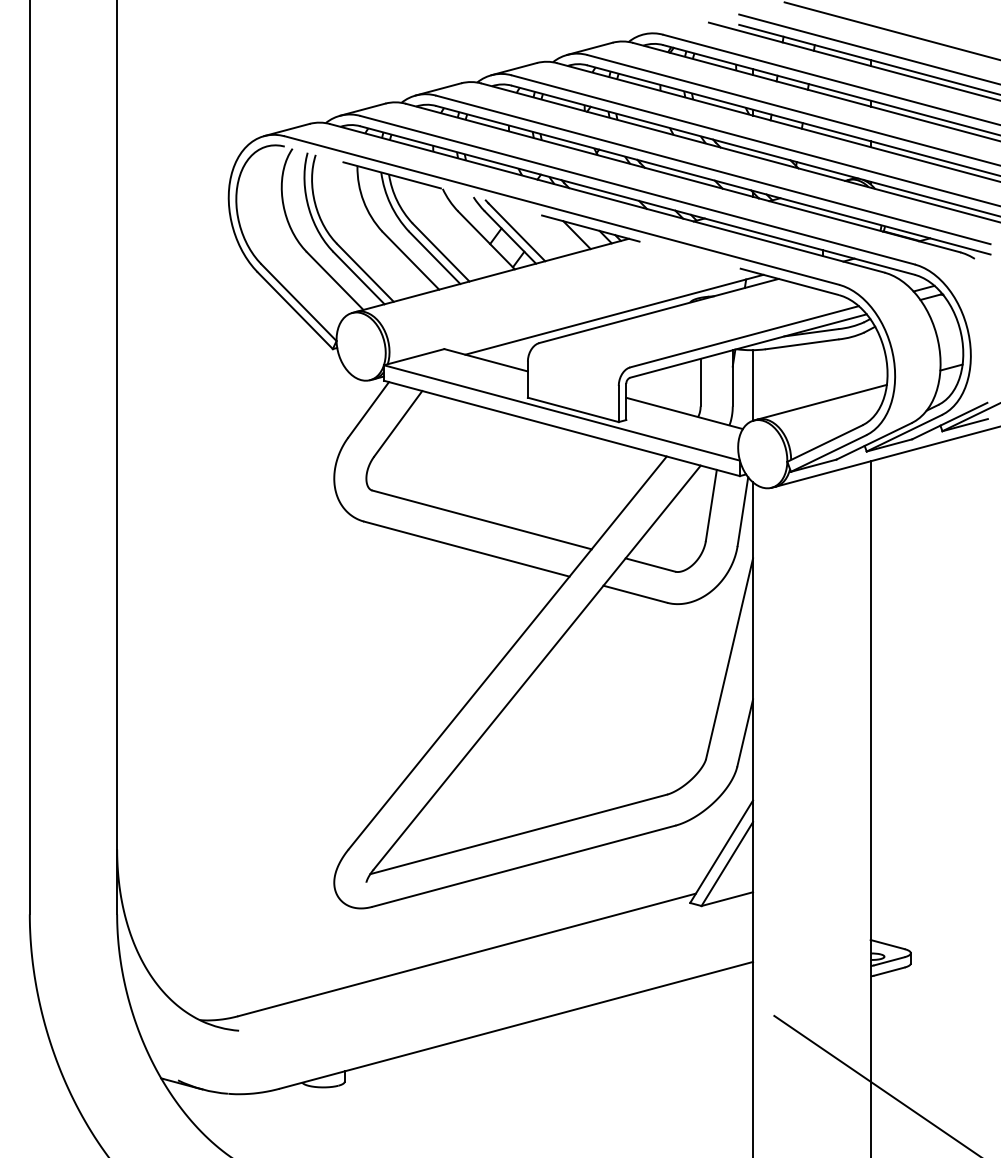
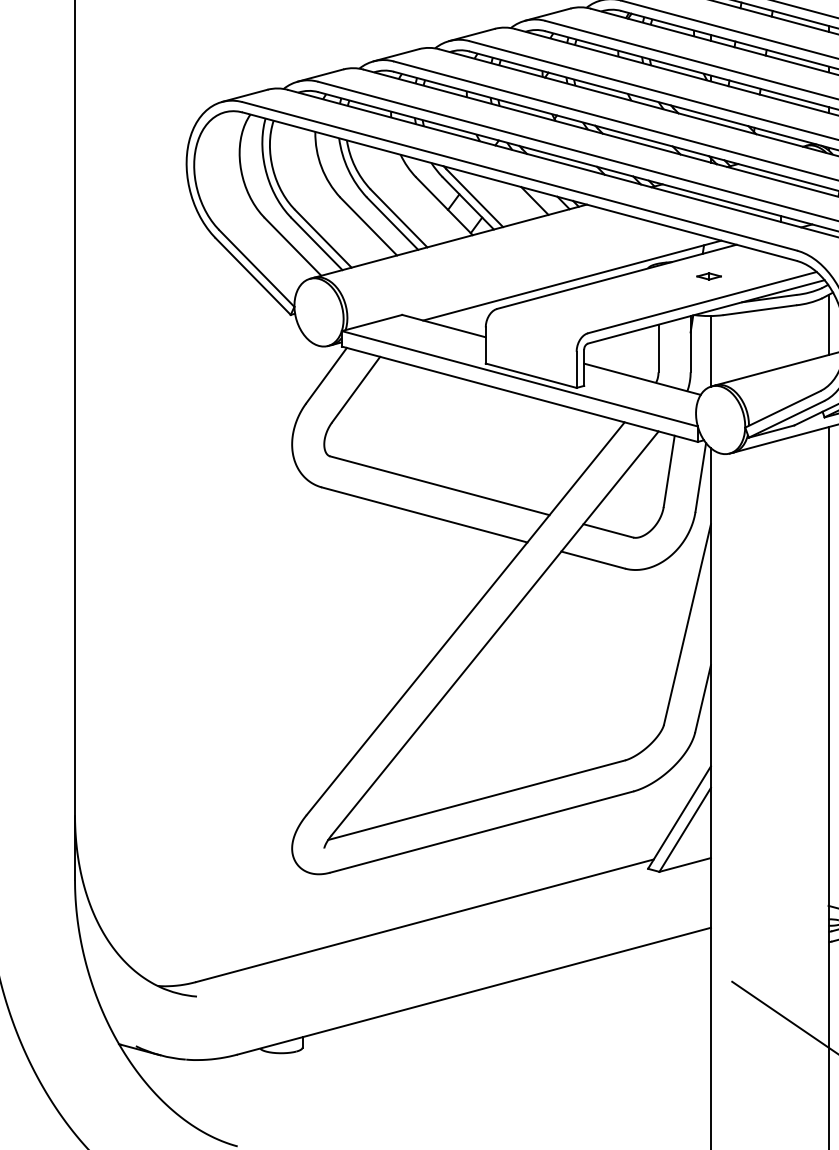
line: (561, 220) -> (519, 186), dashed -> solid
part: (751, 310) -> (709, 276), added
line: (870, 359) -> (828, 325), added

